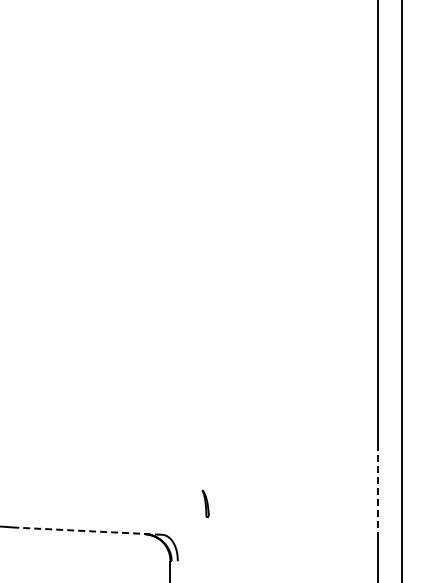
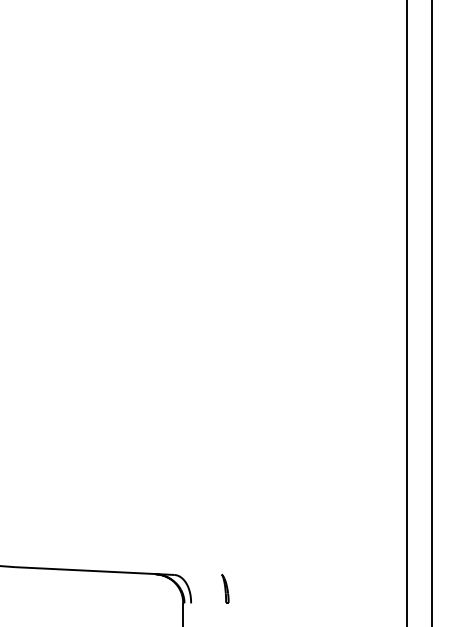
line: (378, 490) -> (406, 527), dashed -> solid
part: (205, 503) -> (225, 588), moved
line: (87, 531) -> (94, 571), dashed -> solid

